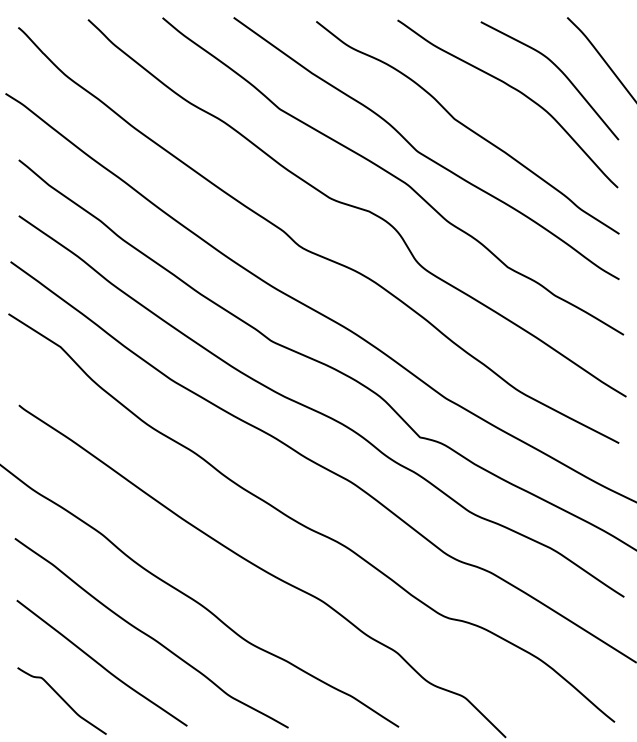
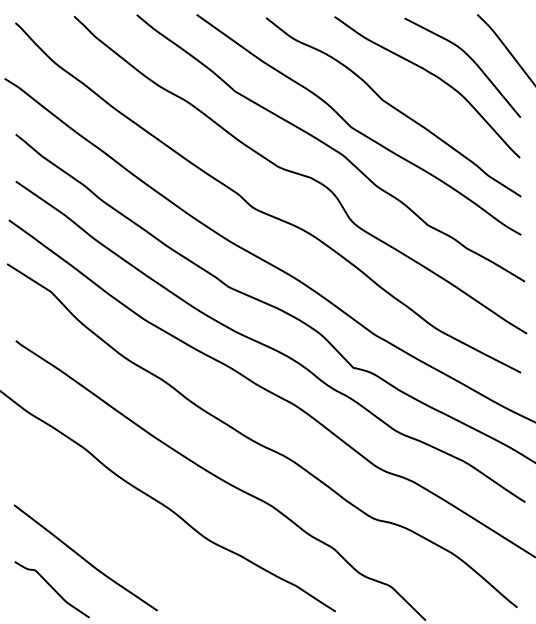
curve: (149, 635) -> (125, 534), removed

